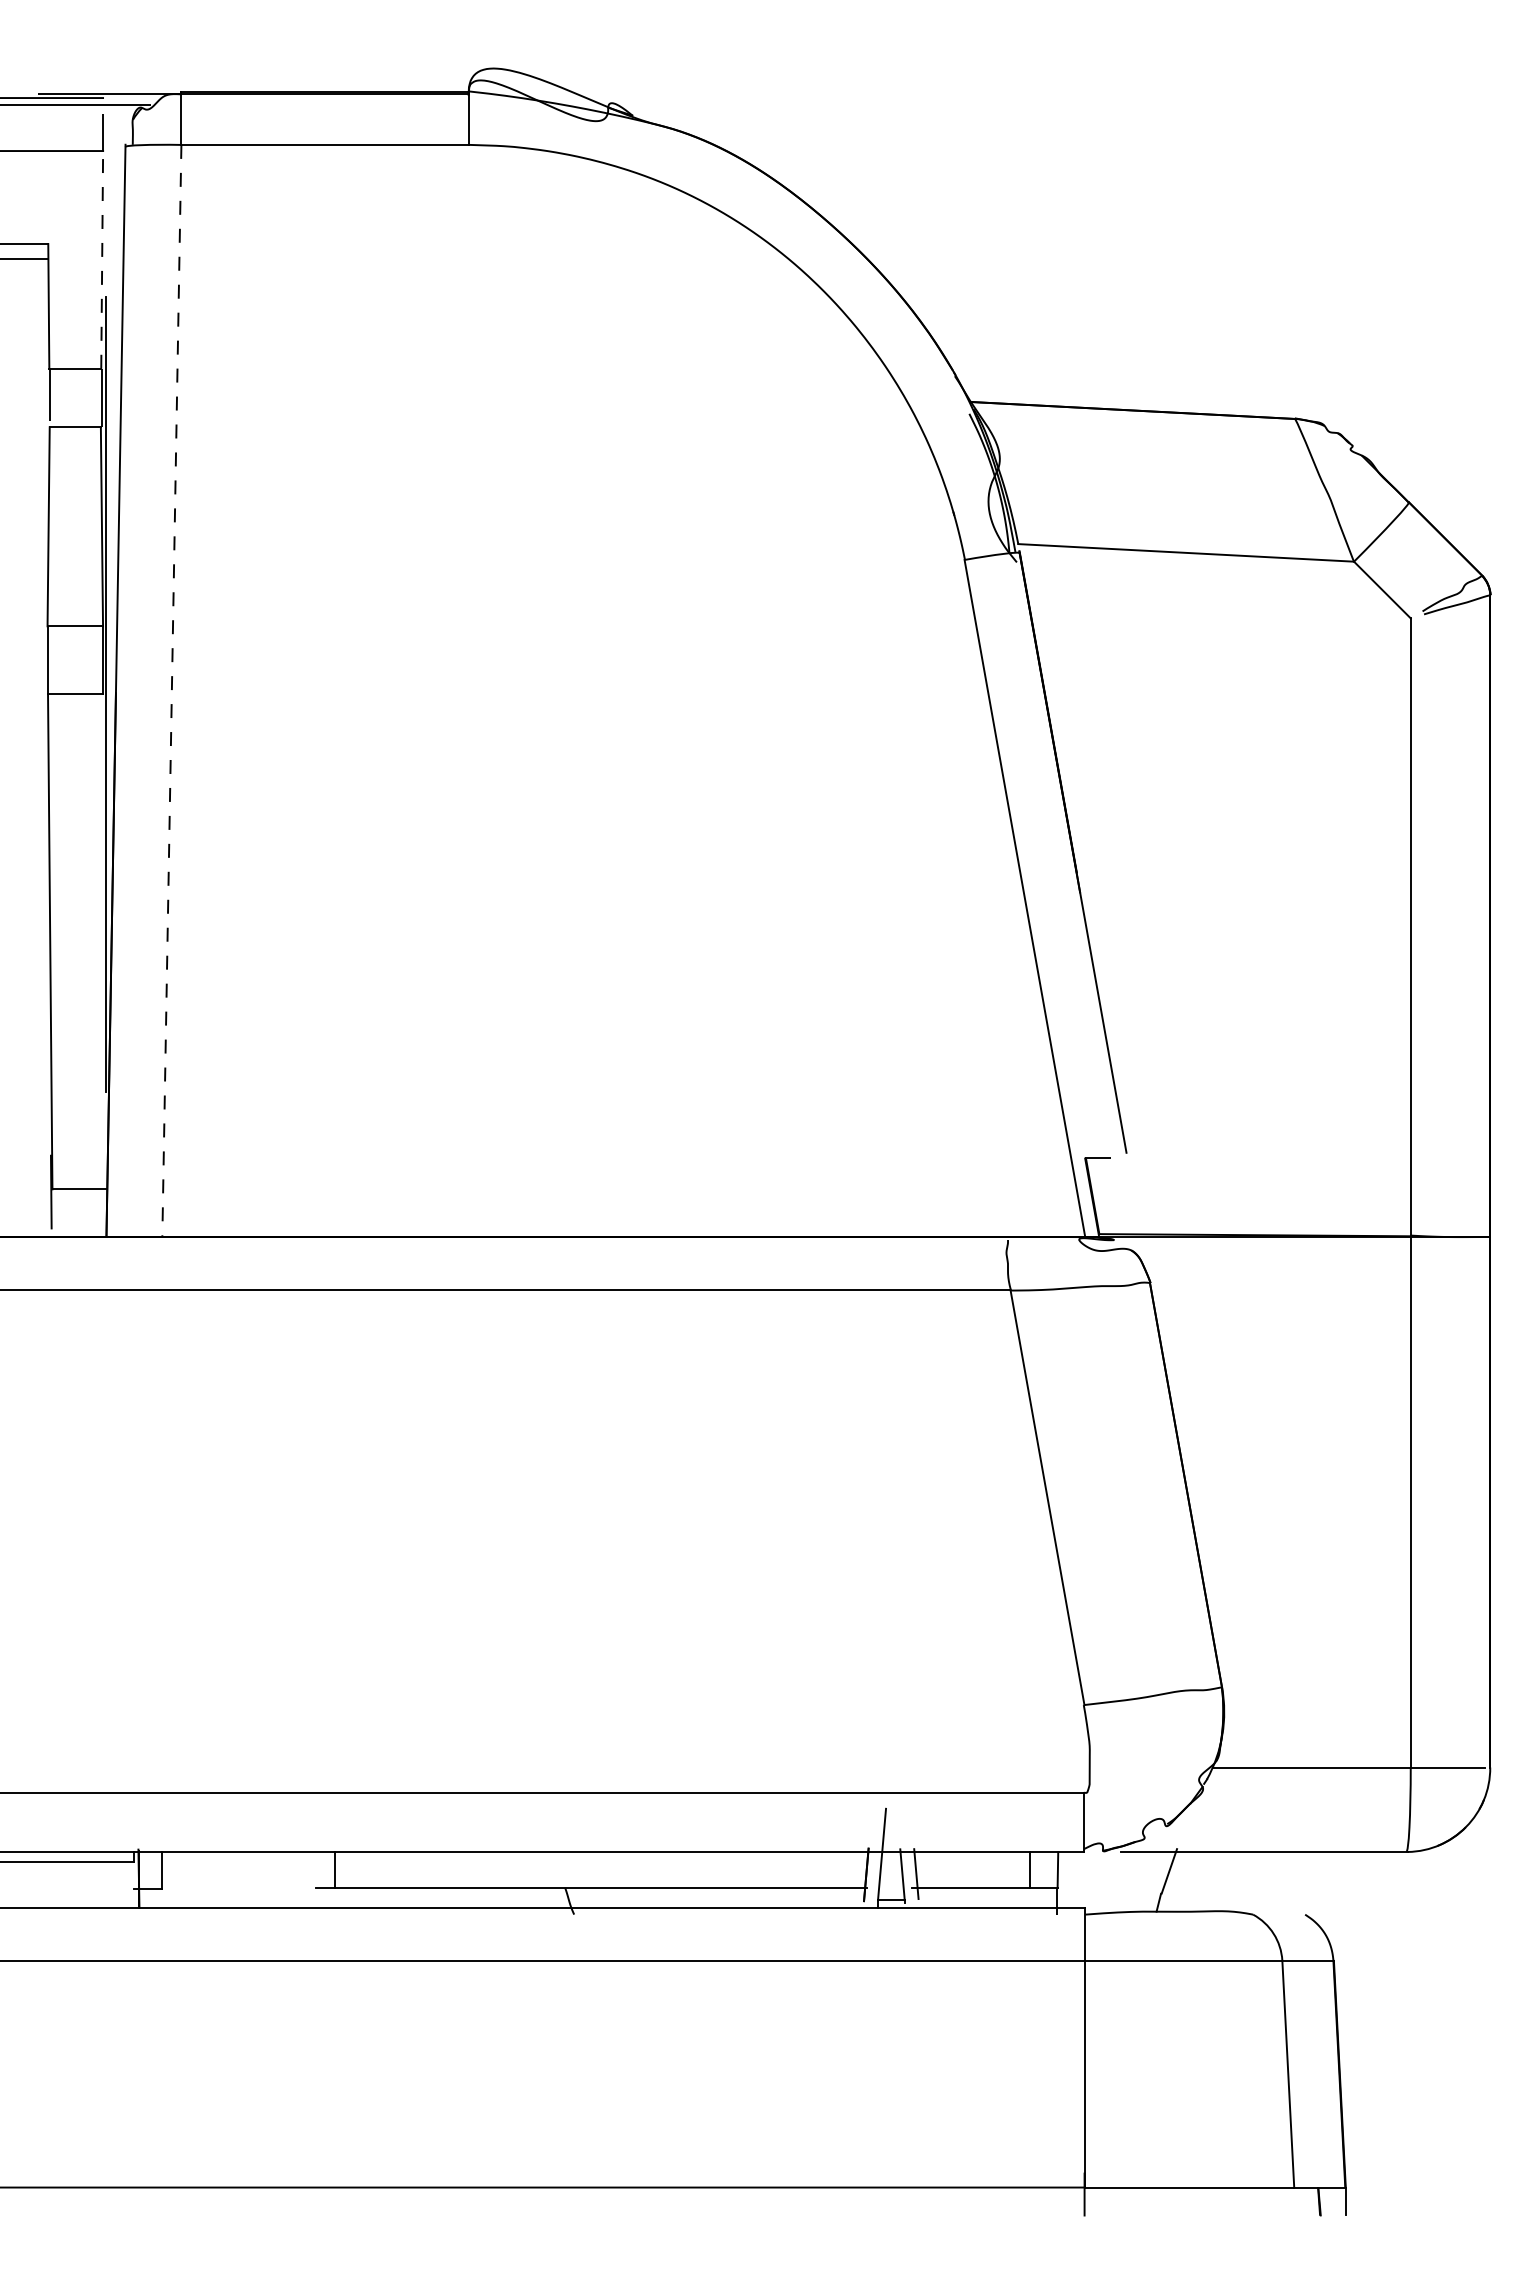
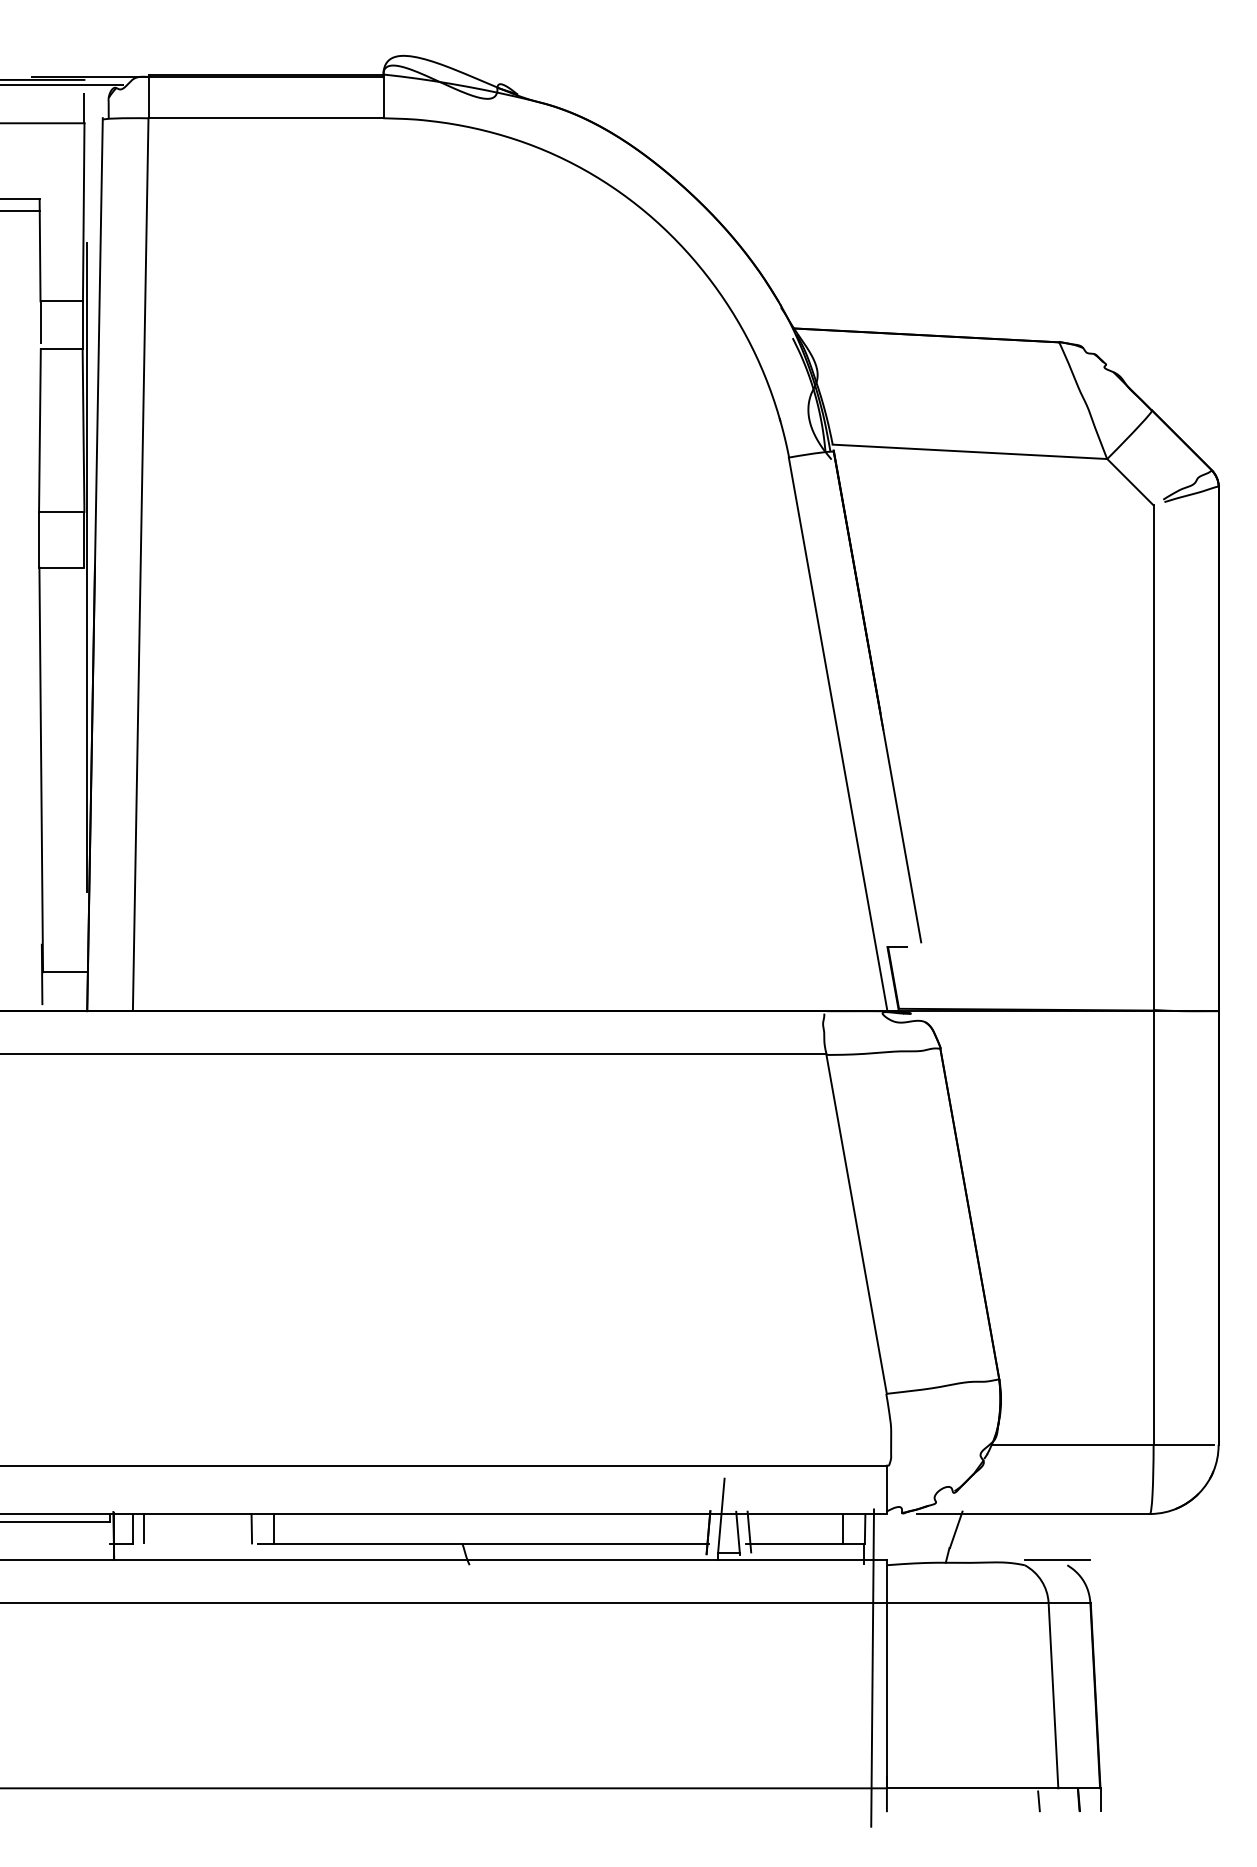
line: (102, 259) -> (83, 211), dashed -> solid
line: (171, 691) -> (140, 565), dashed -> solid
line: (176, 1869) -> (144, 1528), added
line: (307, 1870) -> (251, 1529), added
line: (1293, 1907) -> (1057, 1559), added
line: (1066, 2040) -> (872, 1668), added
line: (1270, 2203) -> (1038, 1801), added

